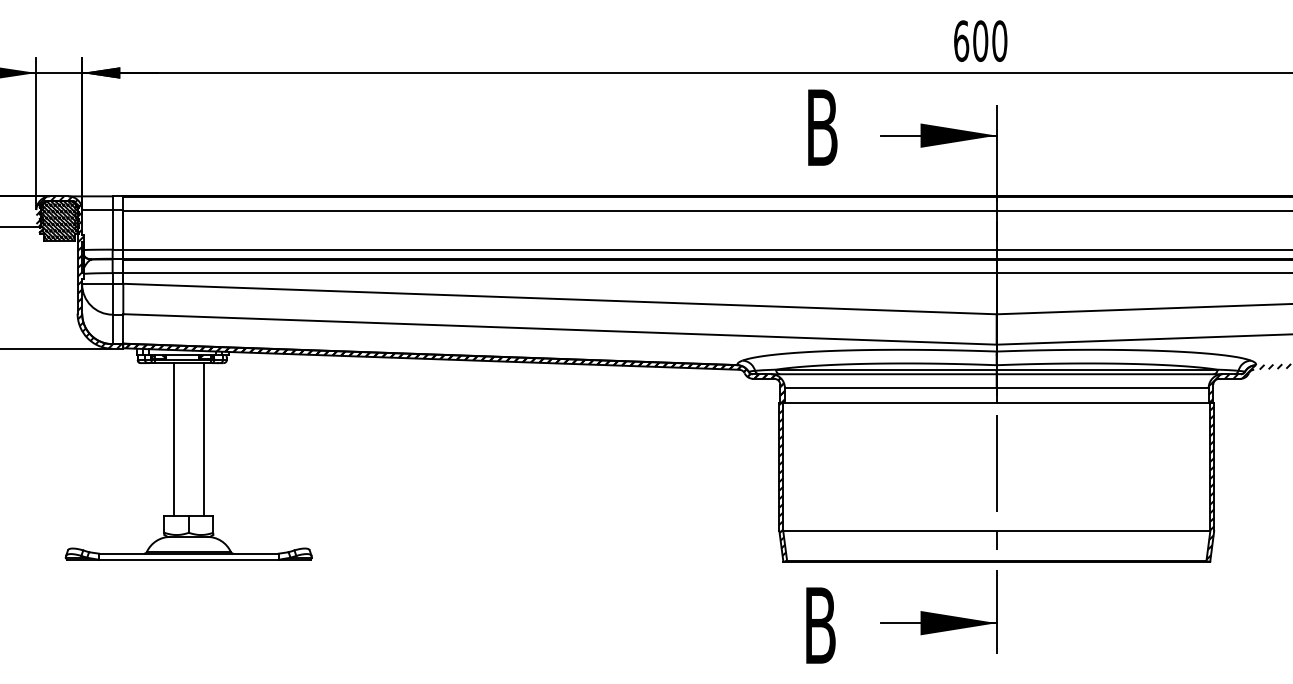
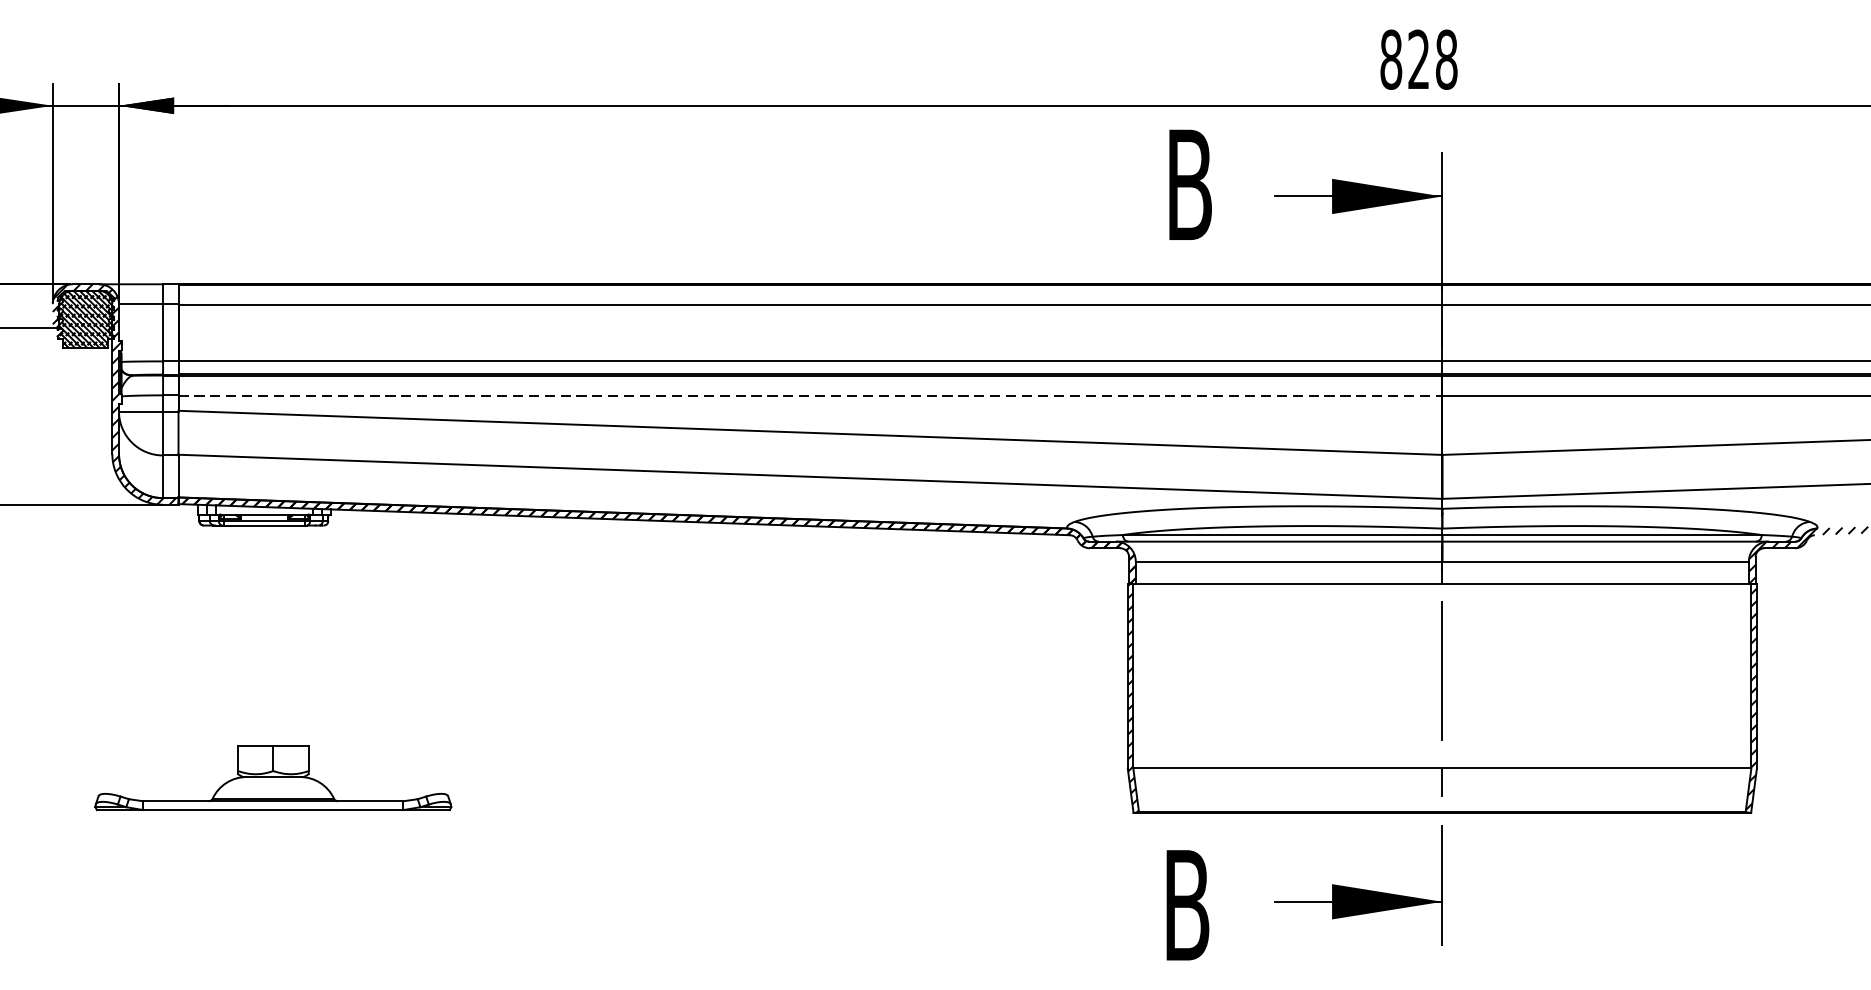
text: (980, 40) -> (1418, 58), 600 -> 828
line: (560, 273) -> (811, 395), solid -> dashed
line: (173, 439) -> (251, 636), removed
line: (204, 439) -> (295, 636), removed

